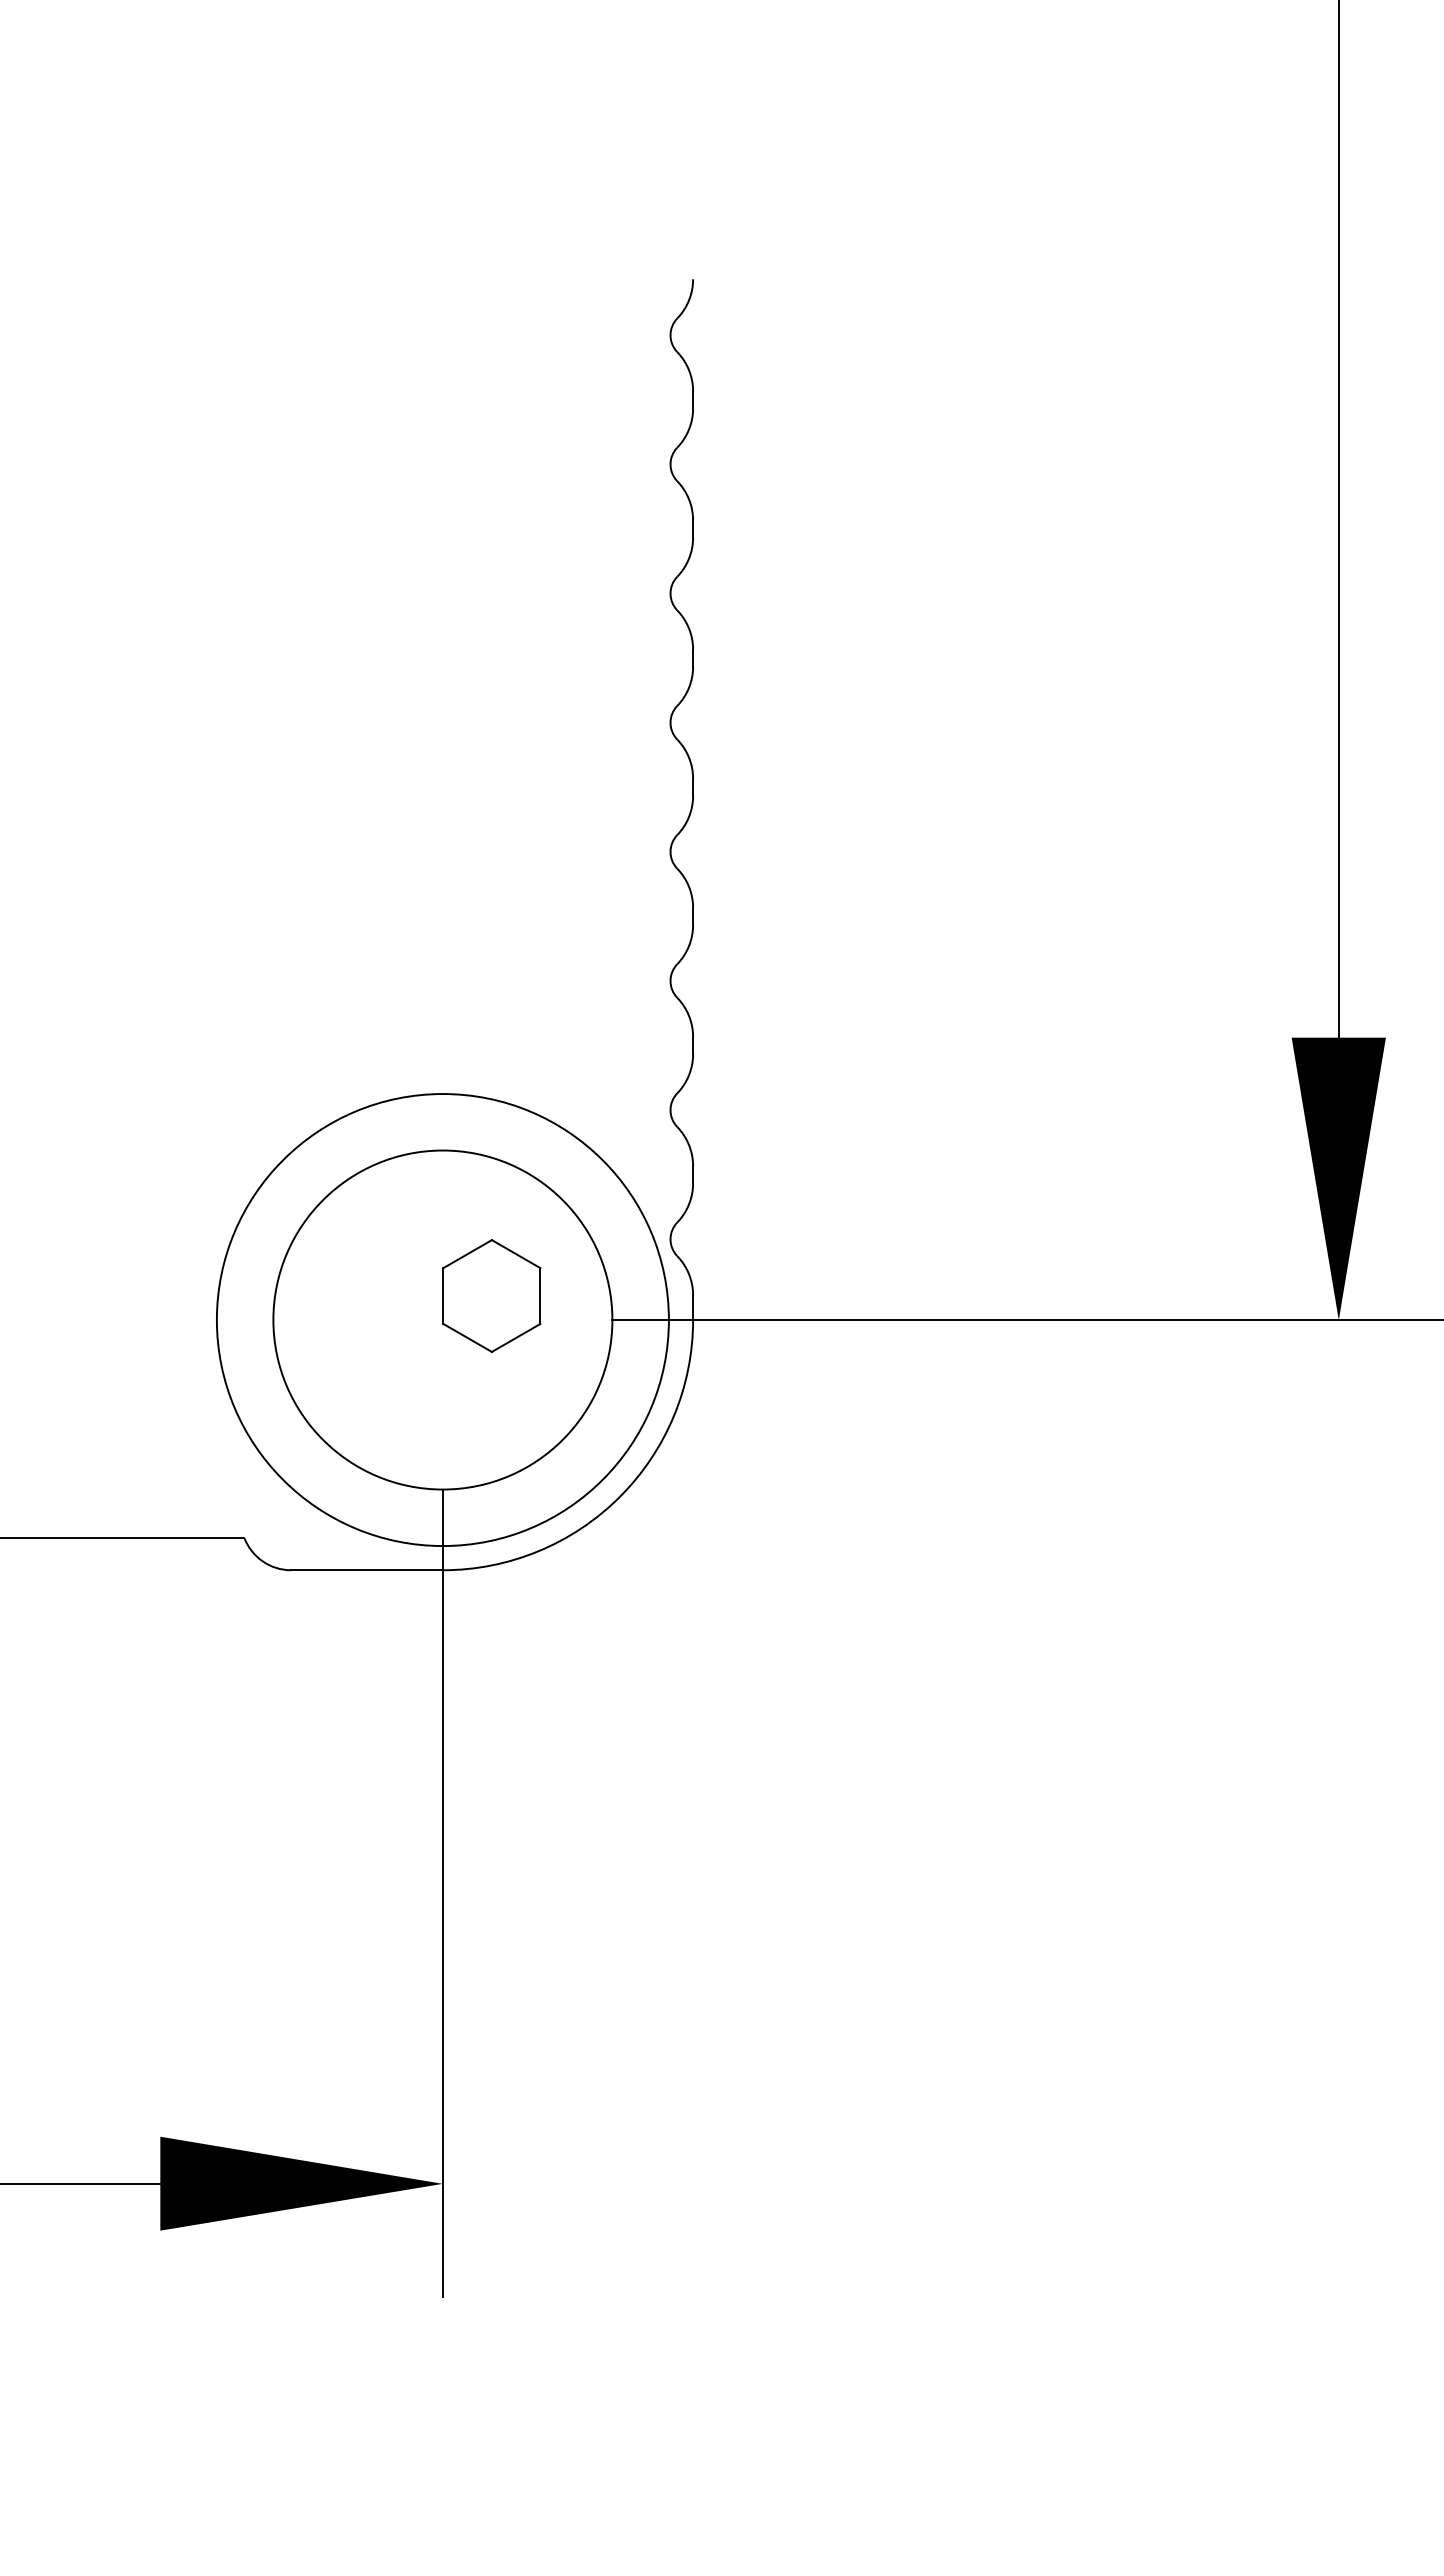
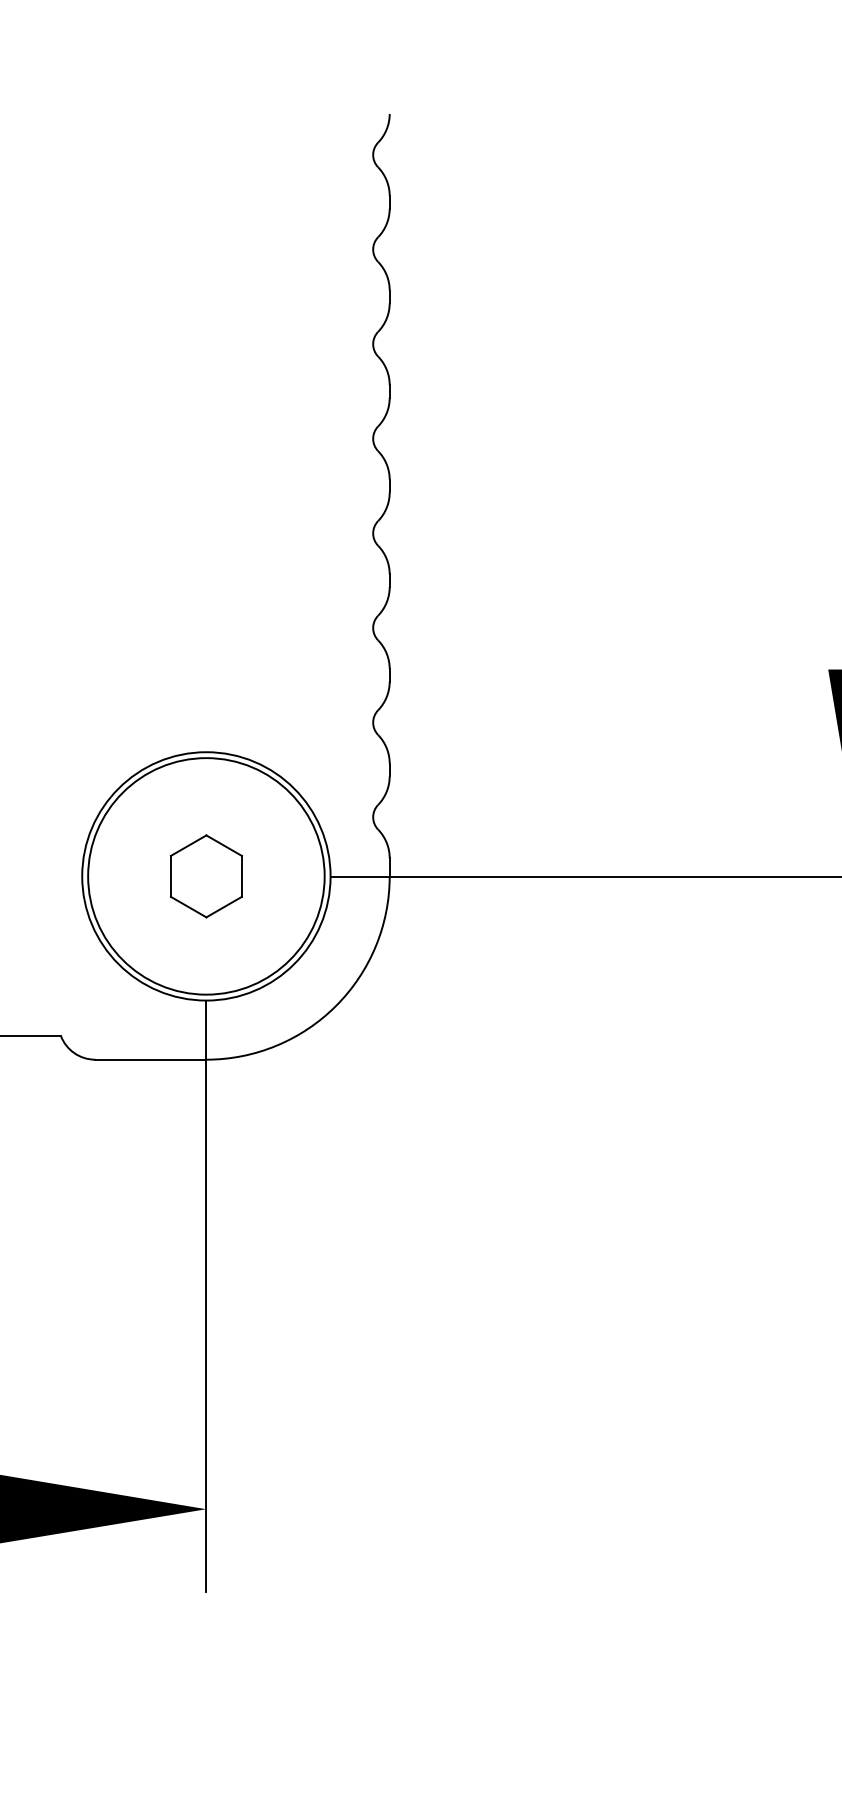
part: (491, 1295) -> (206, 875), moved
circle: (442, 1319) -> (206, 875), size x0.71

